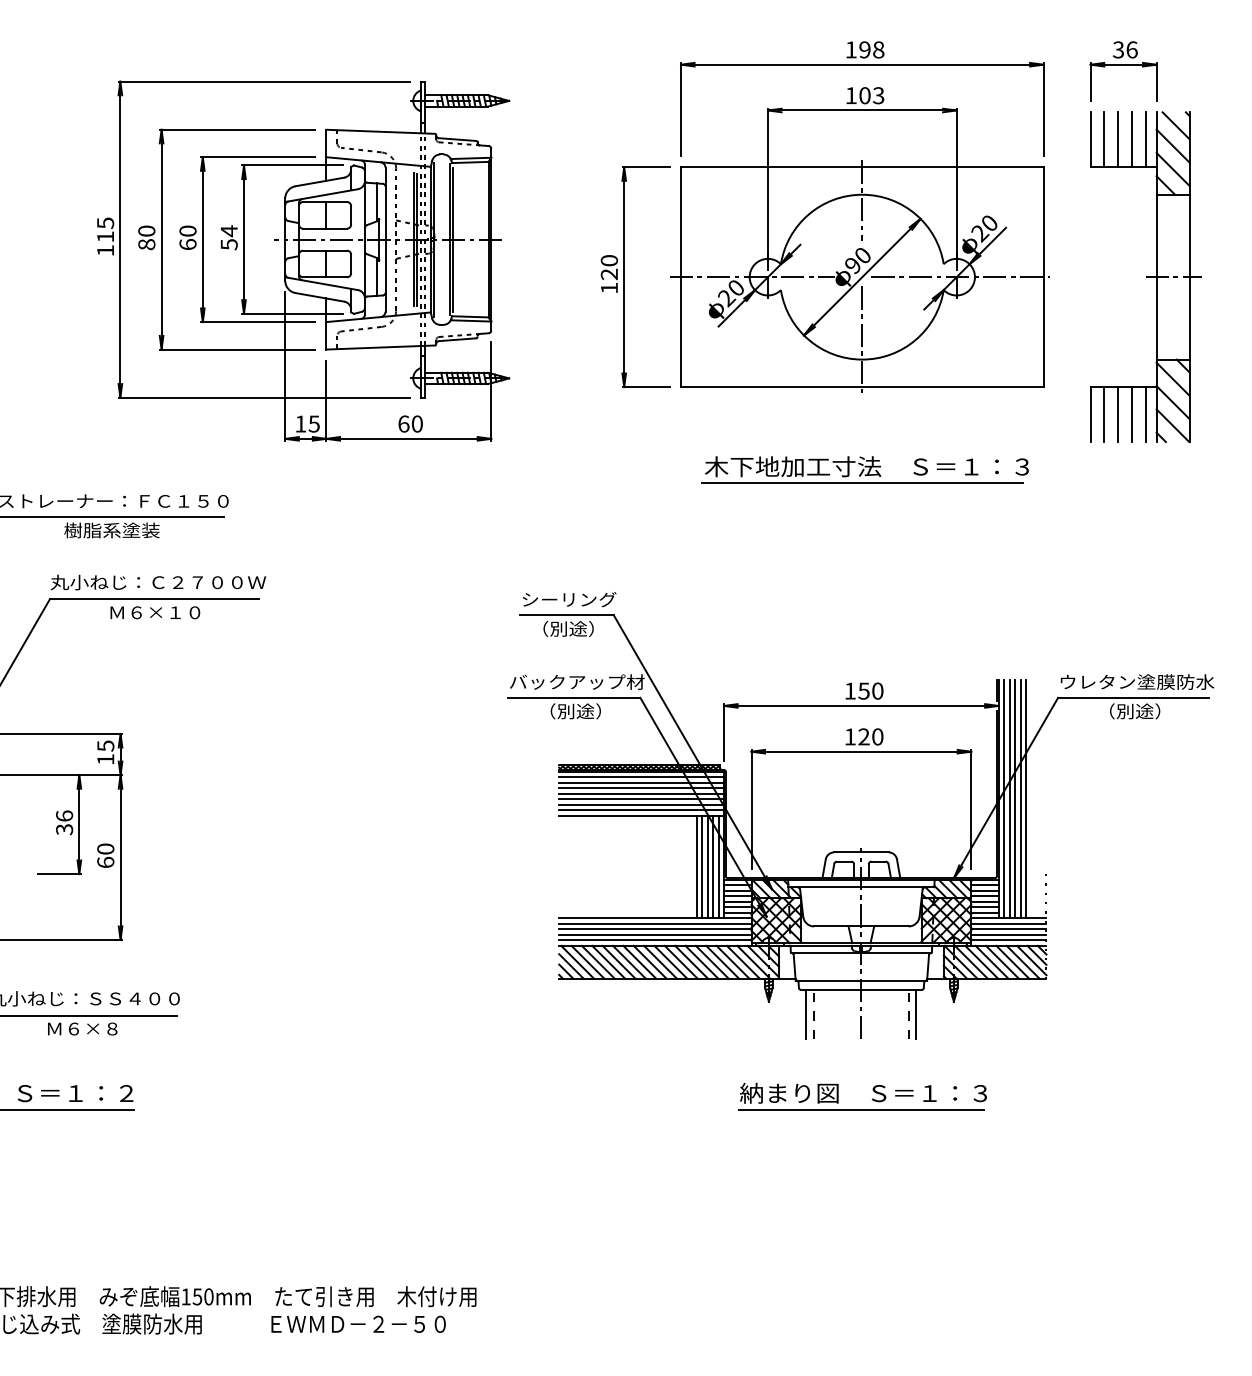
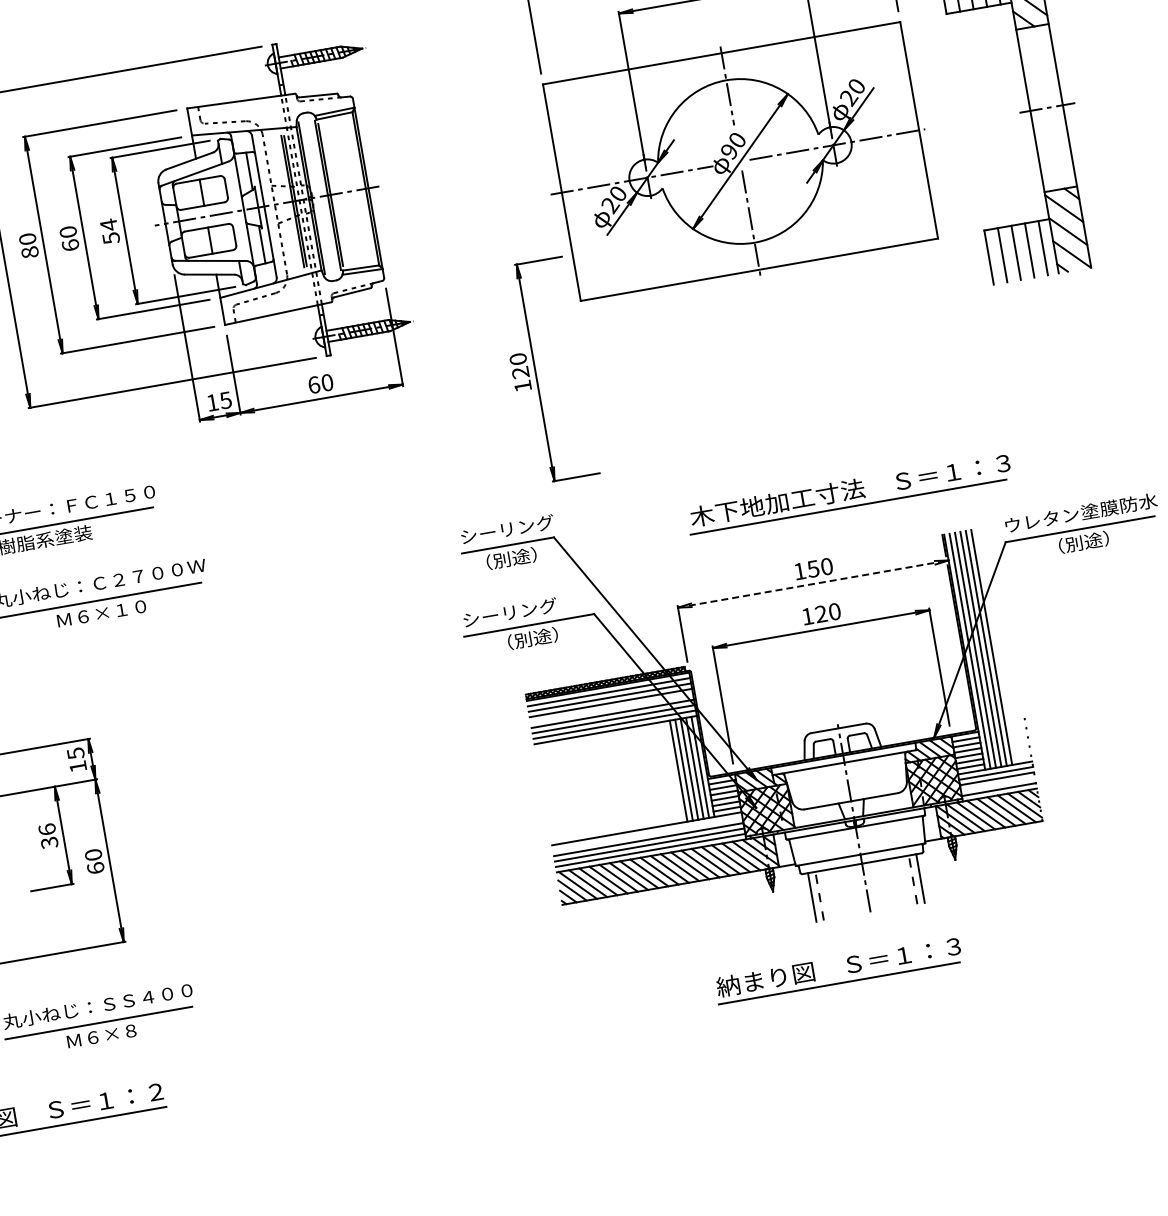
part: (624, 276) -> (535, 372), moved
part: (864, 469) -> (848, 493), moved
text: (577, 681) -> (529, 608), バックアップ材 -> シーリング
line: (861, 705) -> (813, 583), solid -> dashed
line: (641, 793) -> (611, 708), removed
line: (655, 923) -> (647, 833), removed
line: (1008, 934) -> (997, 783), removed
part: (871, 1099) -> (847, 971), moved

